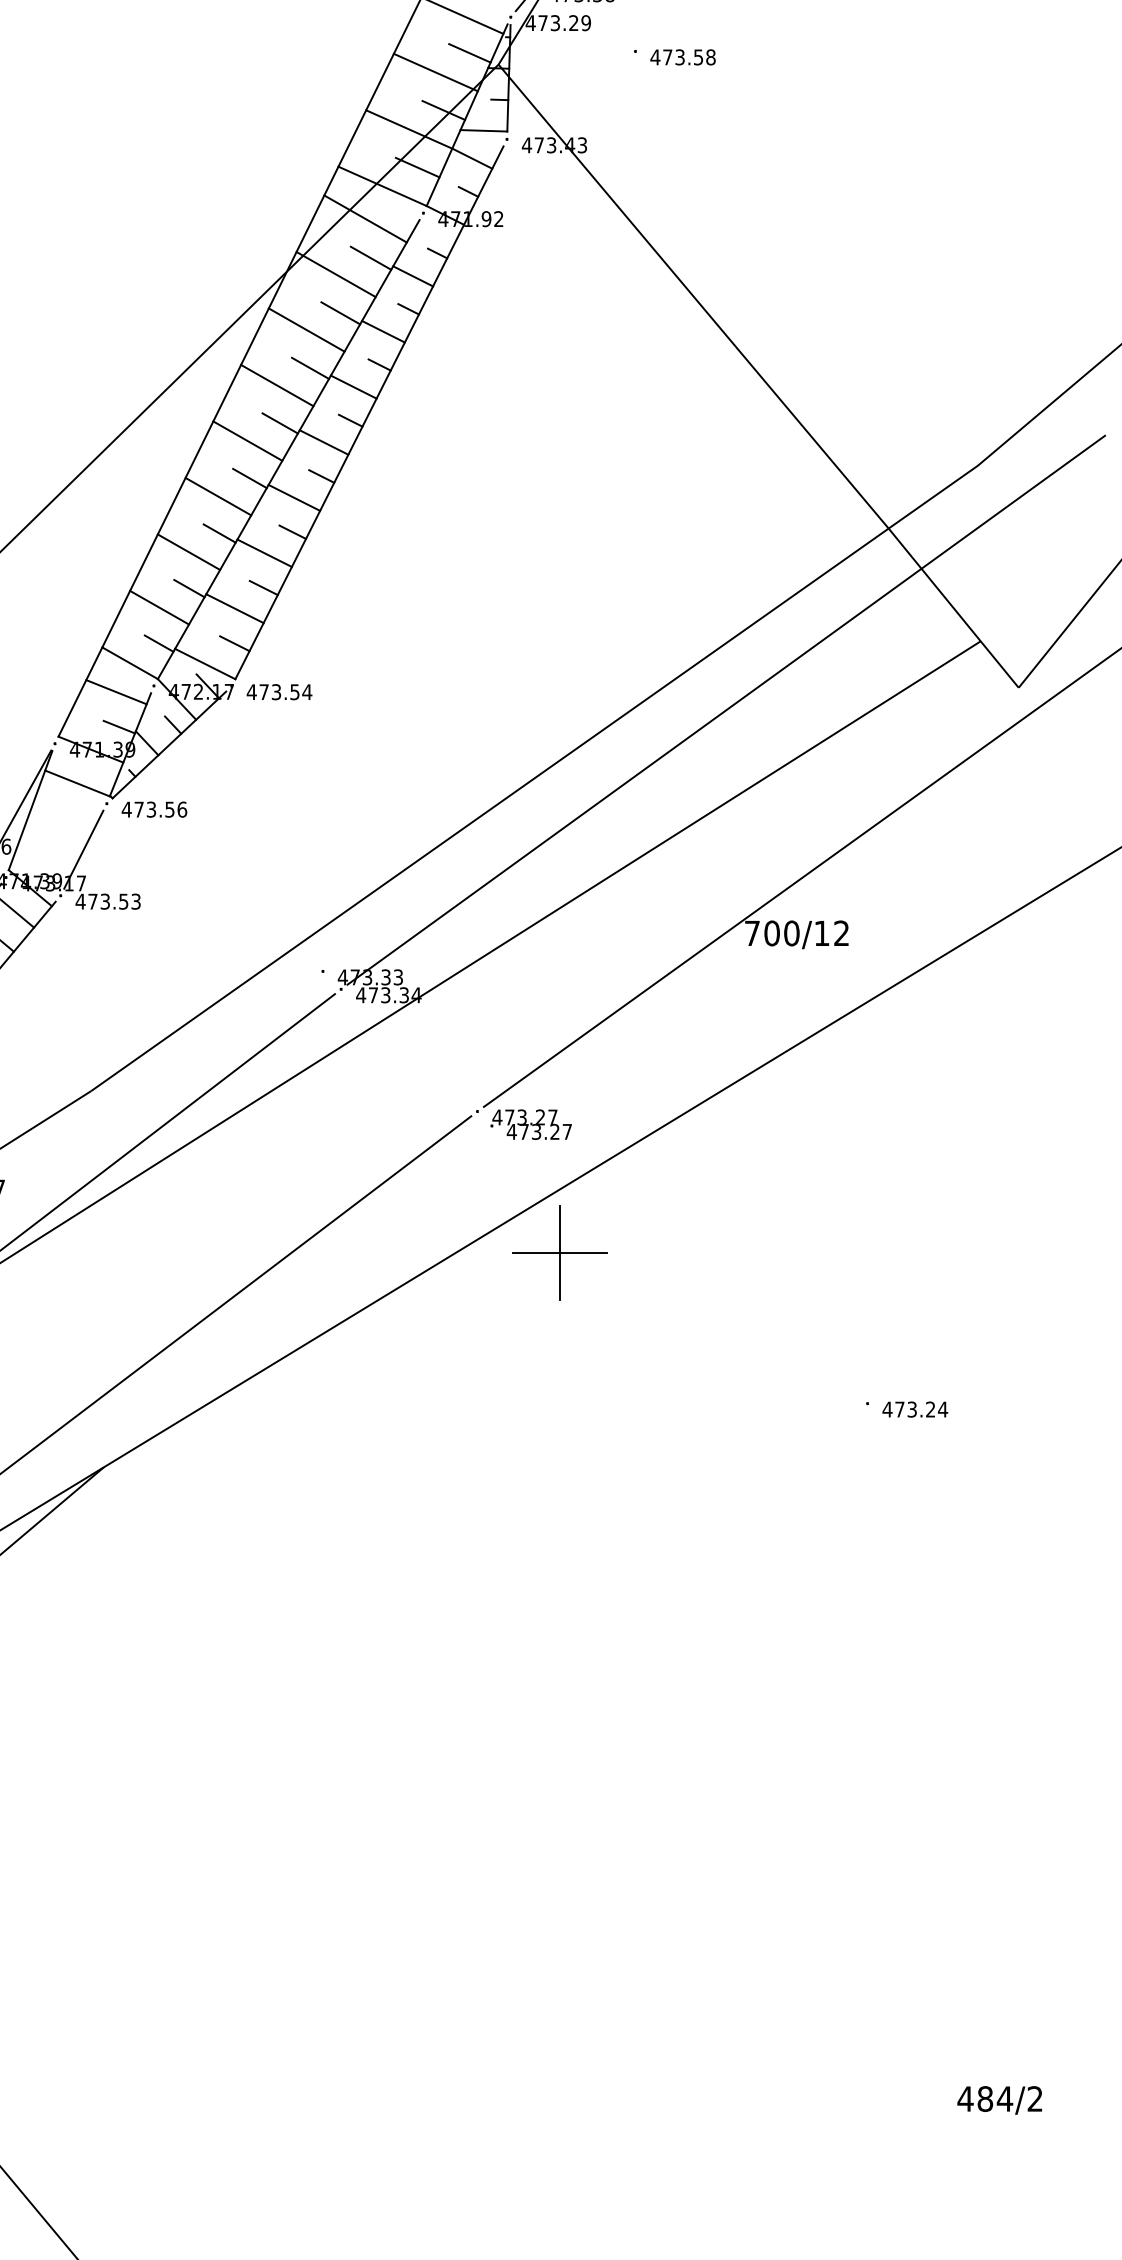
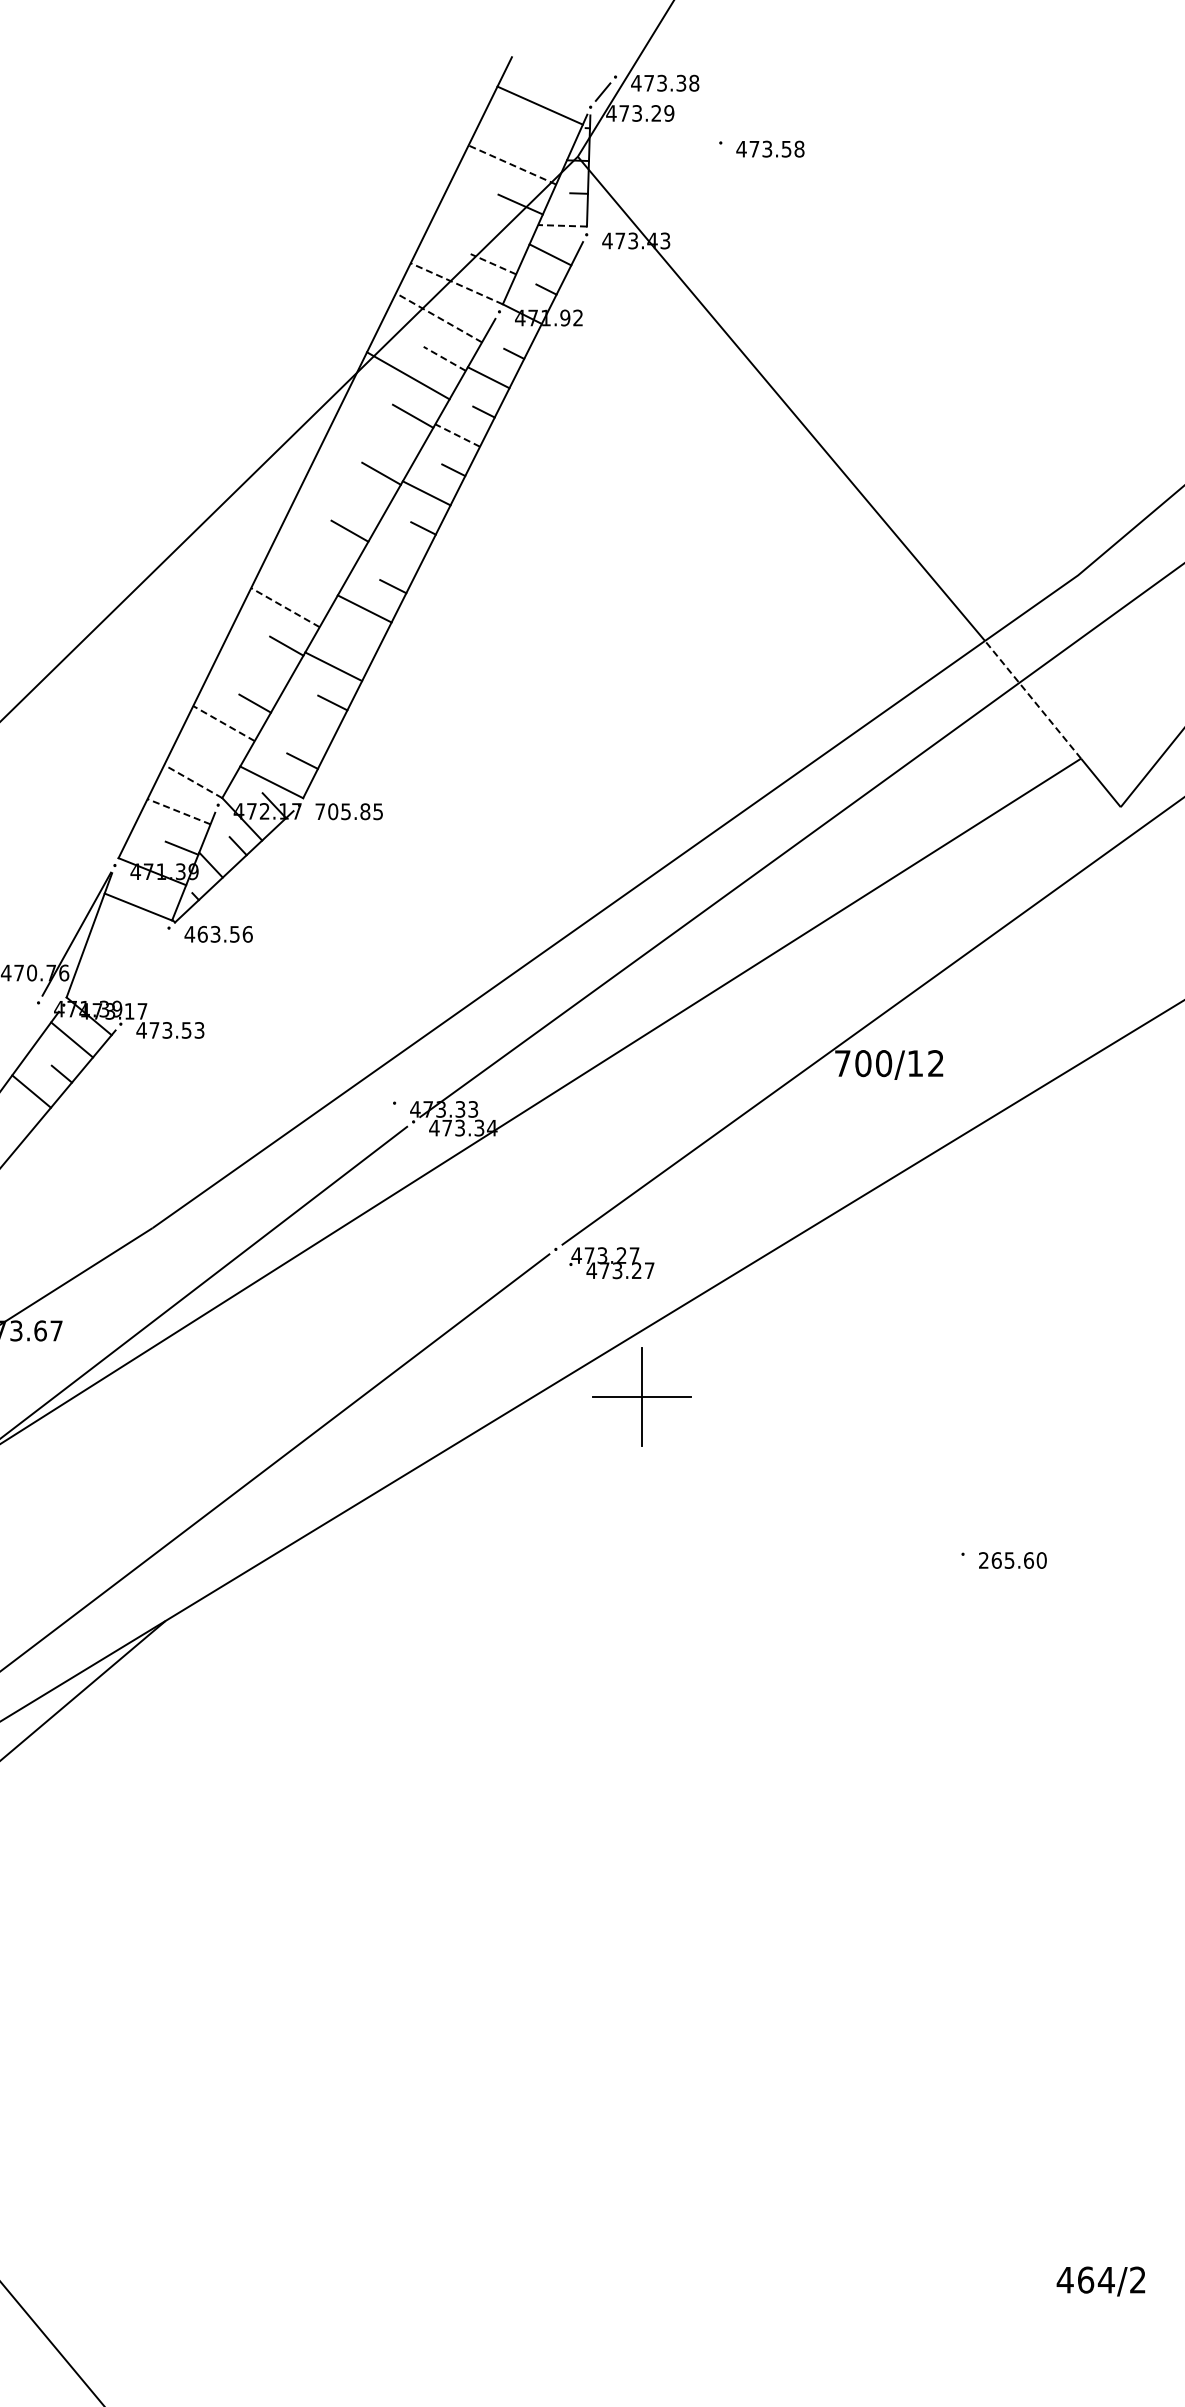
line: (469, 52) -> (547, 144), removed
line: (435, 73) -> (512, 165), solid -> dashed
line: (409, 129) -> (484, 224), removed
line: (483, 130) -> (562, 225), solid -> dashed
line: (417, 167) -> (493, 264), solid -> dashed
line: (382, 186) -> (456, 283), solid -> dashed
line: (366, 218) -> (439, 317), solid -> dashed
line: (370, 257) -> (444, 358), solid -> dashed
line: (306, 329) -> (377, 433), removed
line: (383, 331) -> (457, 435), solid -> dashed
line: (276, 385) -> (346, 491), removed
line: (248, 440) -> (316, 549), removed
line: (323, 441) -> (395, 550), removed
line: (249, 478) -> (317, 588), removed
line: (218, 496) -> (285, 607), solid -> dashed
line: (292, 531) -> (362, 644), removed
line: (188, 552) -> (254, 665), removed
line: (935, 584) -> (1033, 699), solid -> dashed
line: (159, 607) -> (223, 723), solid -> dashed
line: (234, 608) -> (302, 724), removed
line: (159, 643) -> (223, 760), removed
line: (129, 663) -> (192, 781), solid -> dashed
line: (116, 691) -> (179, 811), solid -> dashed
text: (279, 691) -> (349, 811), 473.54 -> 705.85
text: (138, 809) -> (202, 934), 473.56 -> 463.56
line: (83, 849) -> (144, 975), removed
text: (915, 1409) -> (1012, 1560), 473.24 -> 265.60
text: (985, 2098) -> (1086, 2279), 484/2 -> 464/2

